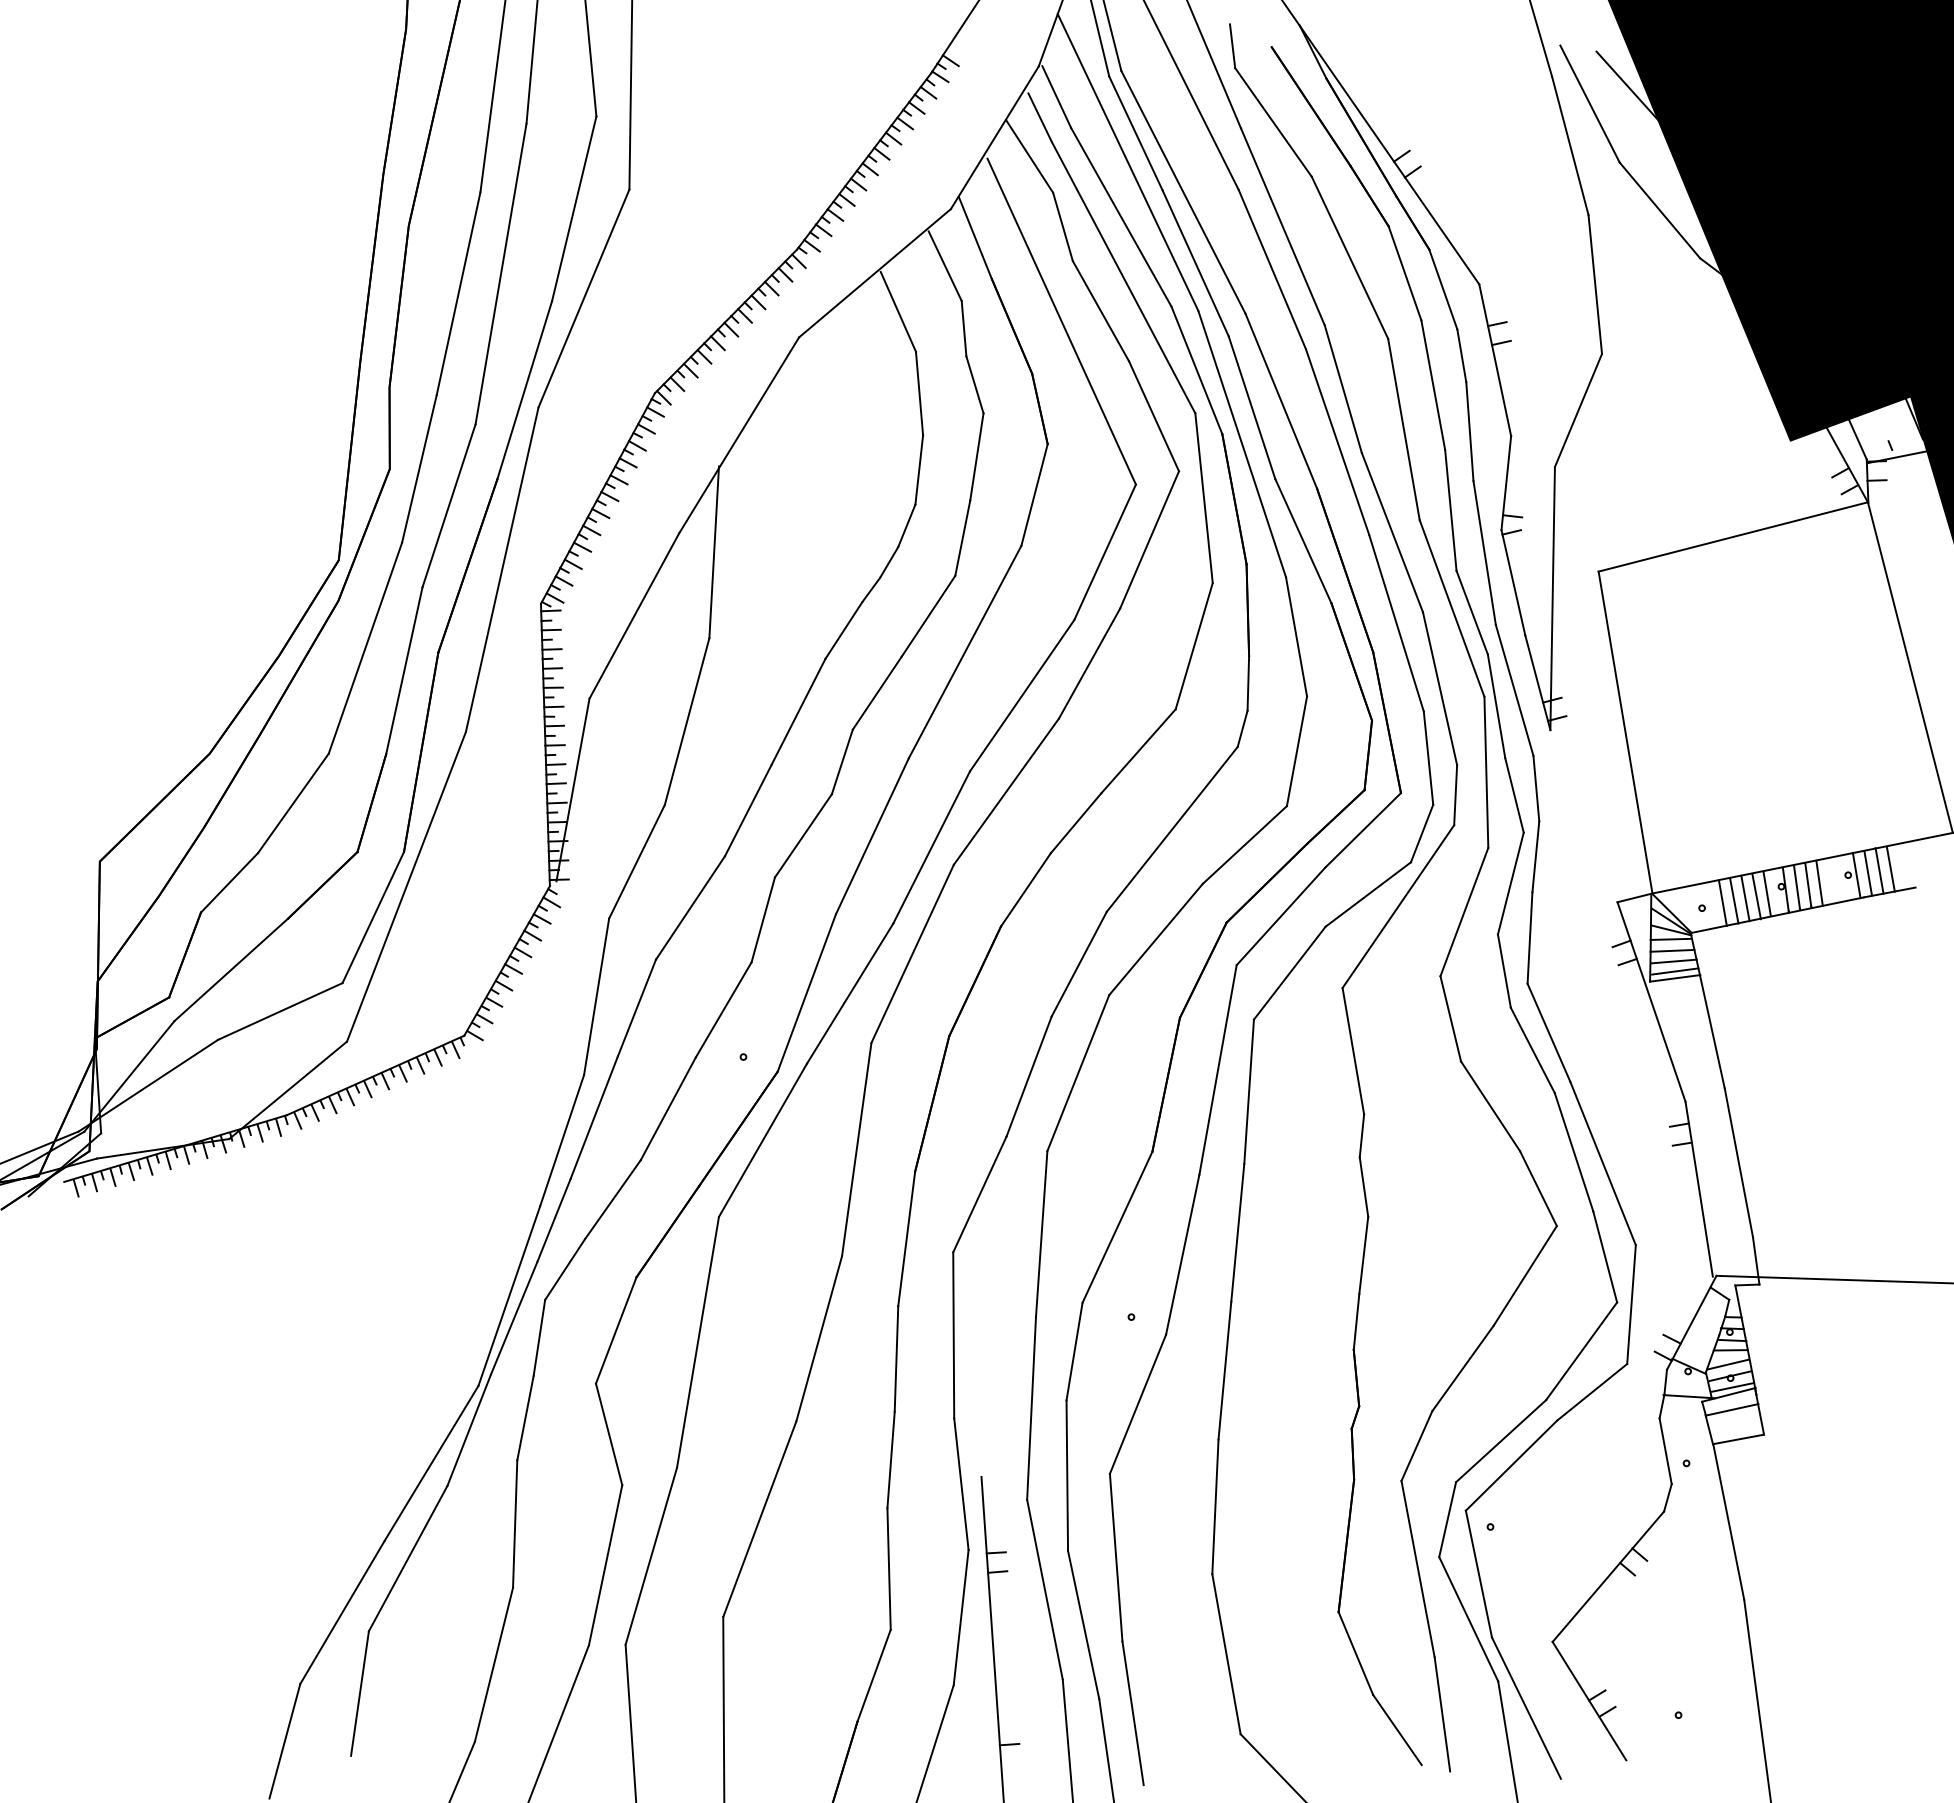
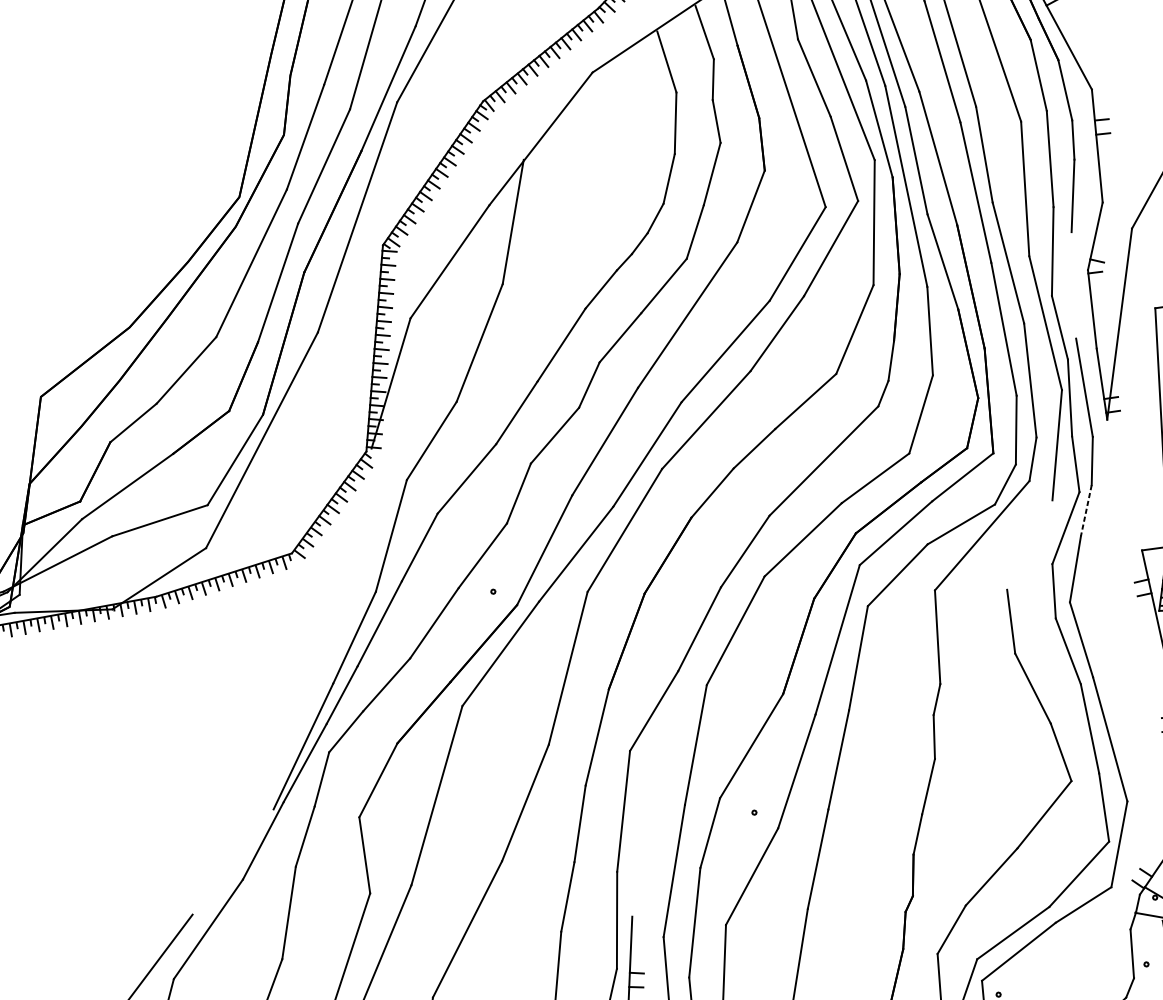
line: (1484, 552) -> (1073, 285), removed
line: (1535, 856) -> (1086, 510), solid -> dashed
line: (1464, 911) -> (1029, 544), removed
line: (431, 1463) -> (233, 862), removed

